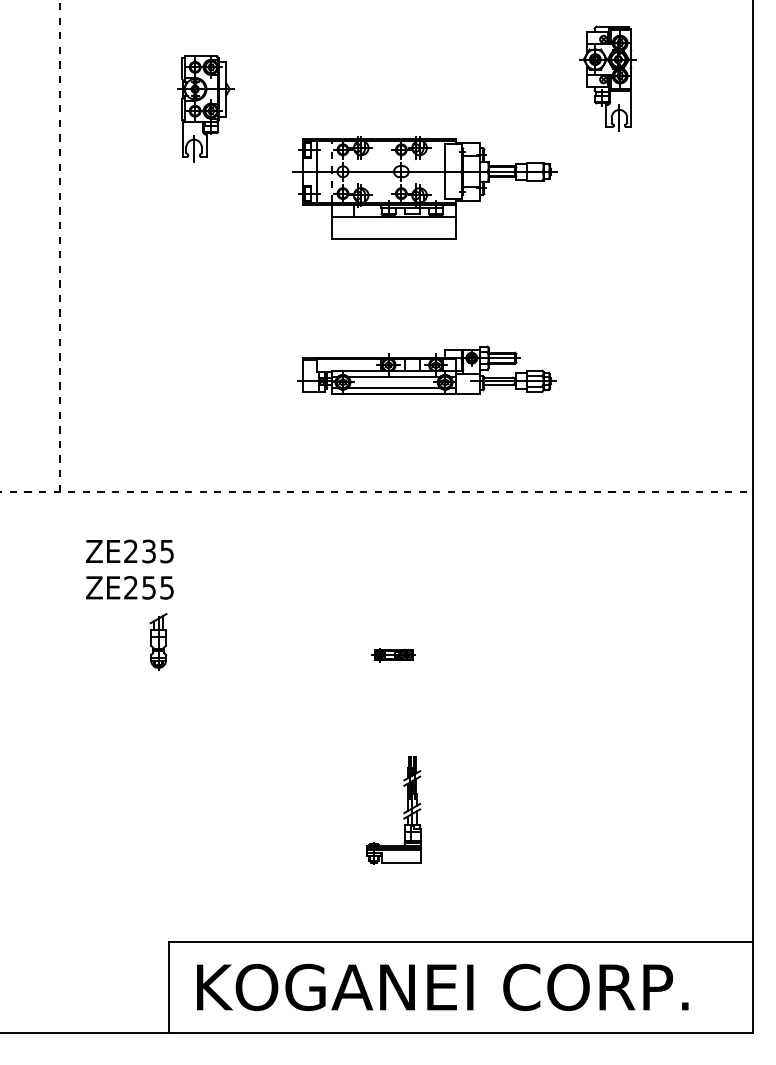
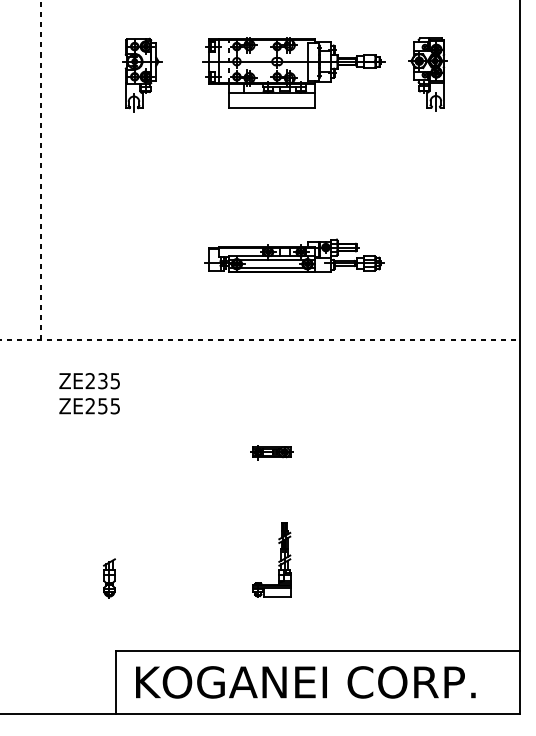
part: (607, 78) -> (427, 74), moved
part: (424, 187) -> (293, 72), moved
part: (158, 641) -> (109, 578), moved
part: (393, 654) -> (271, 452), size x1.43

